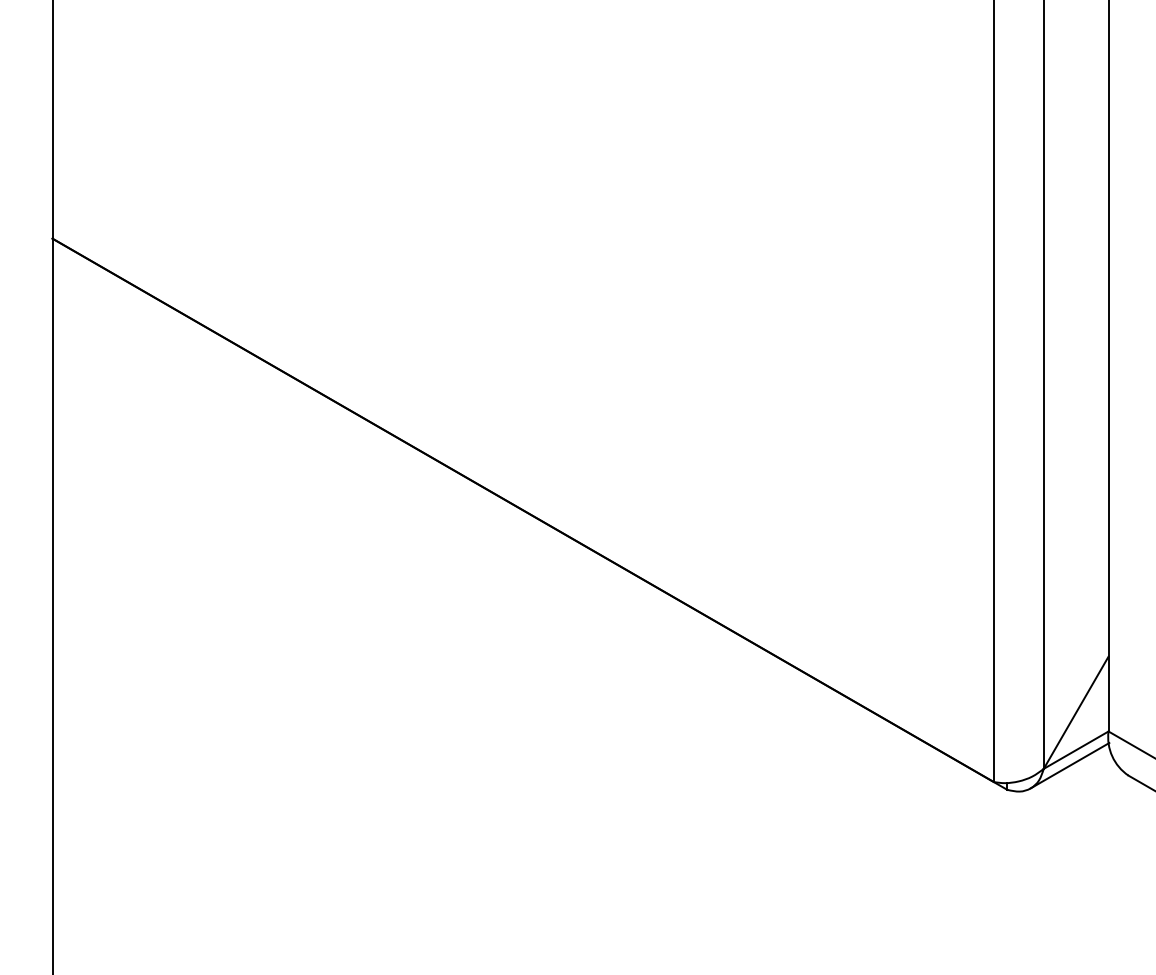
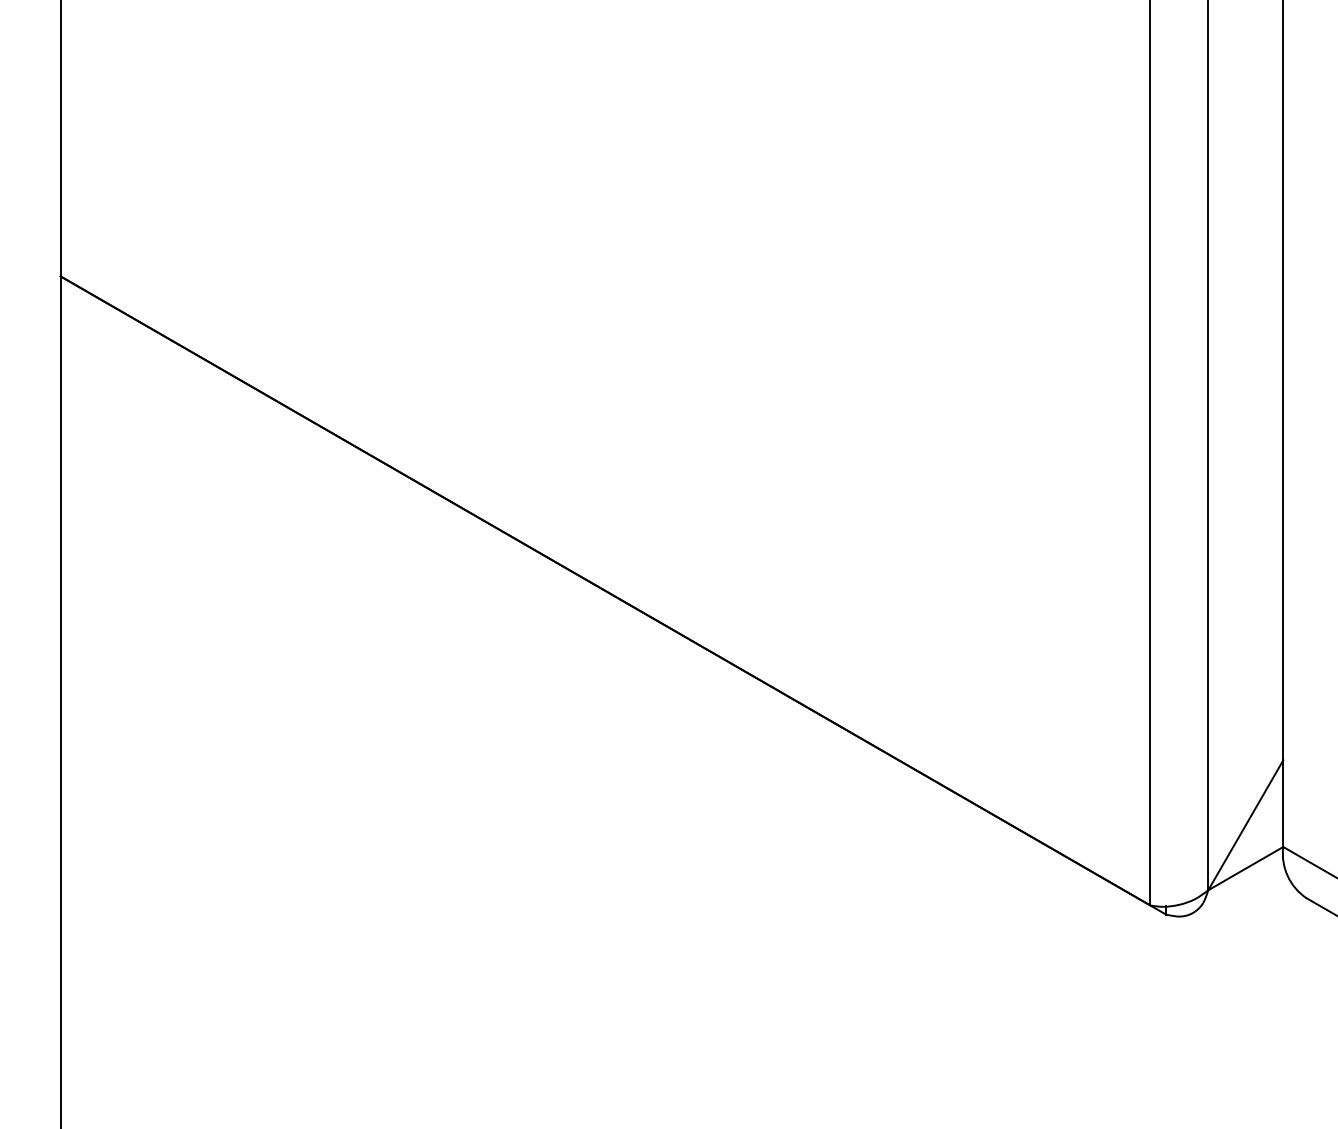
line: (1069, 765) -> (1238, 886), removed

